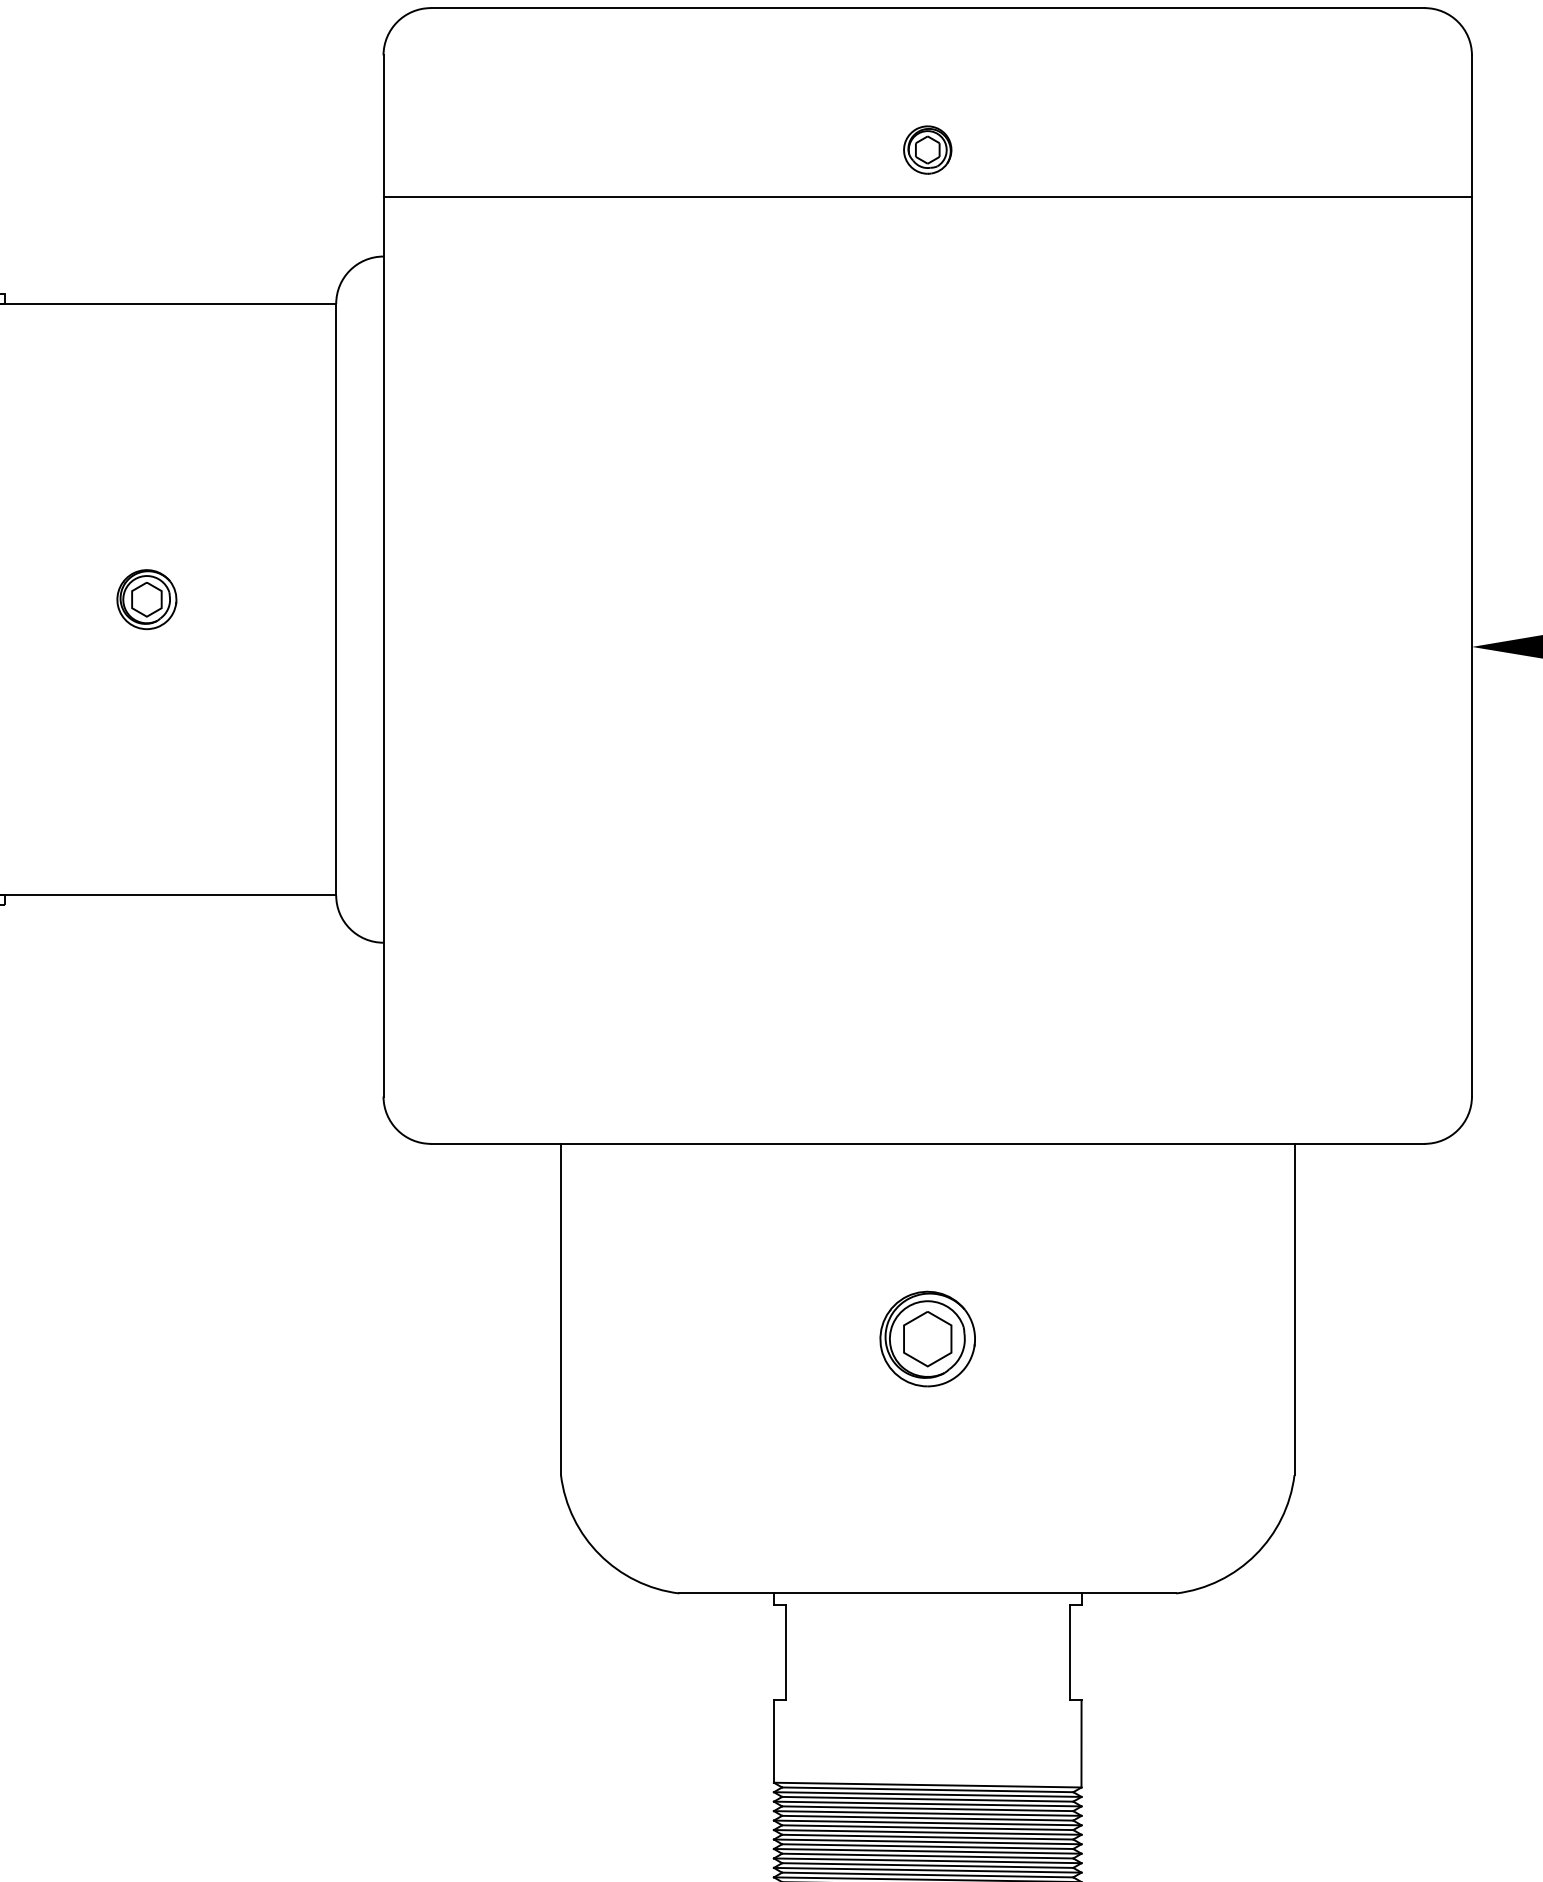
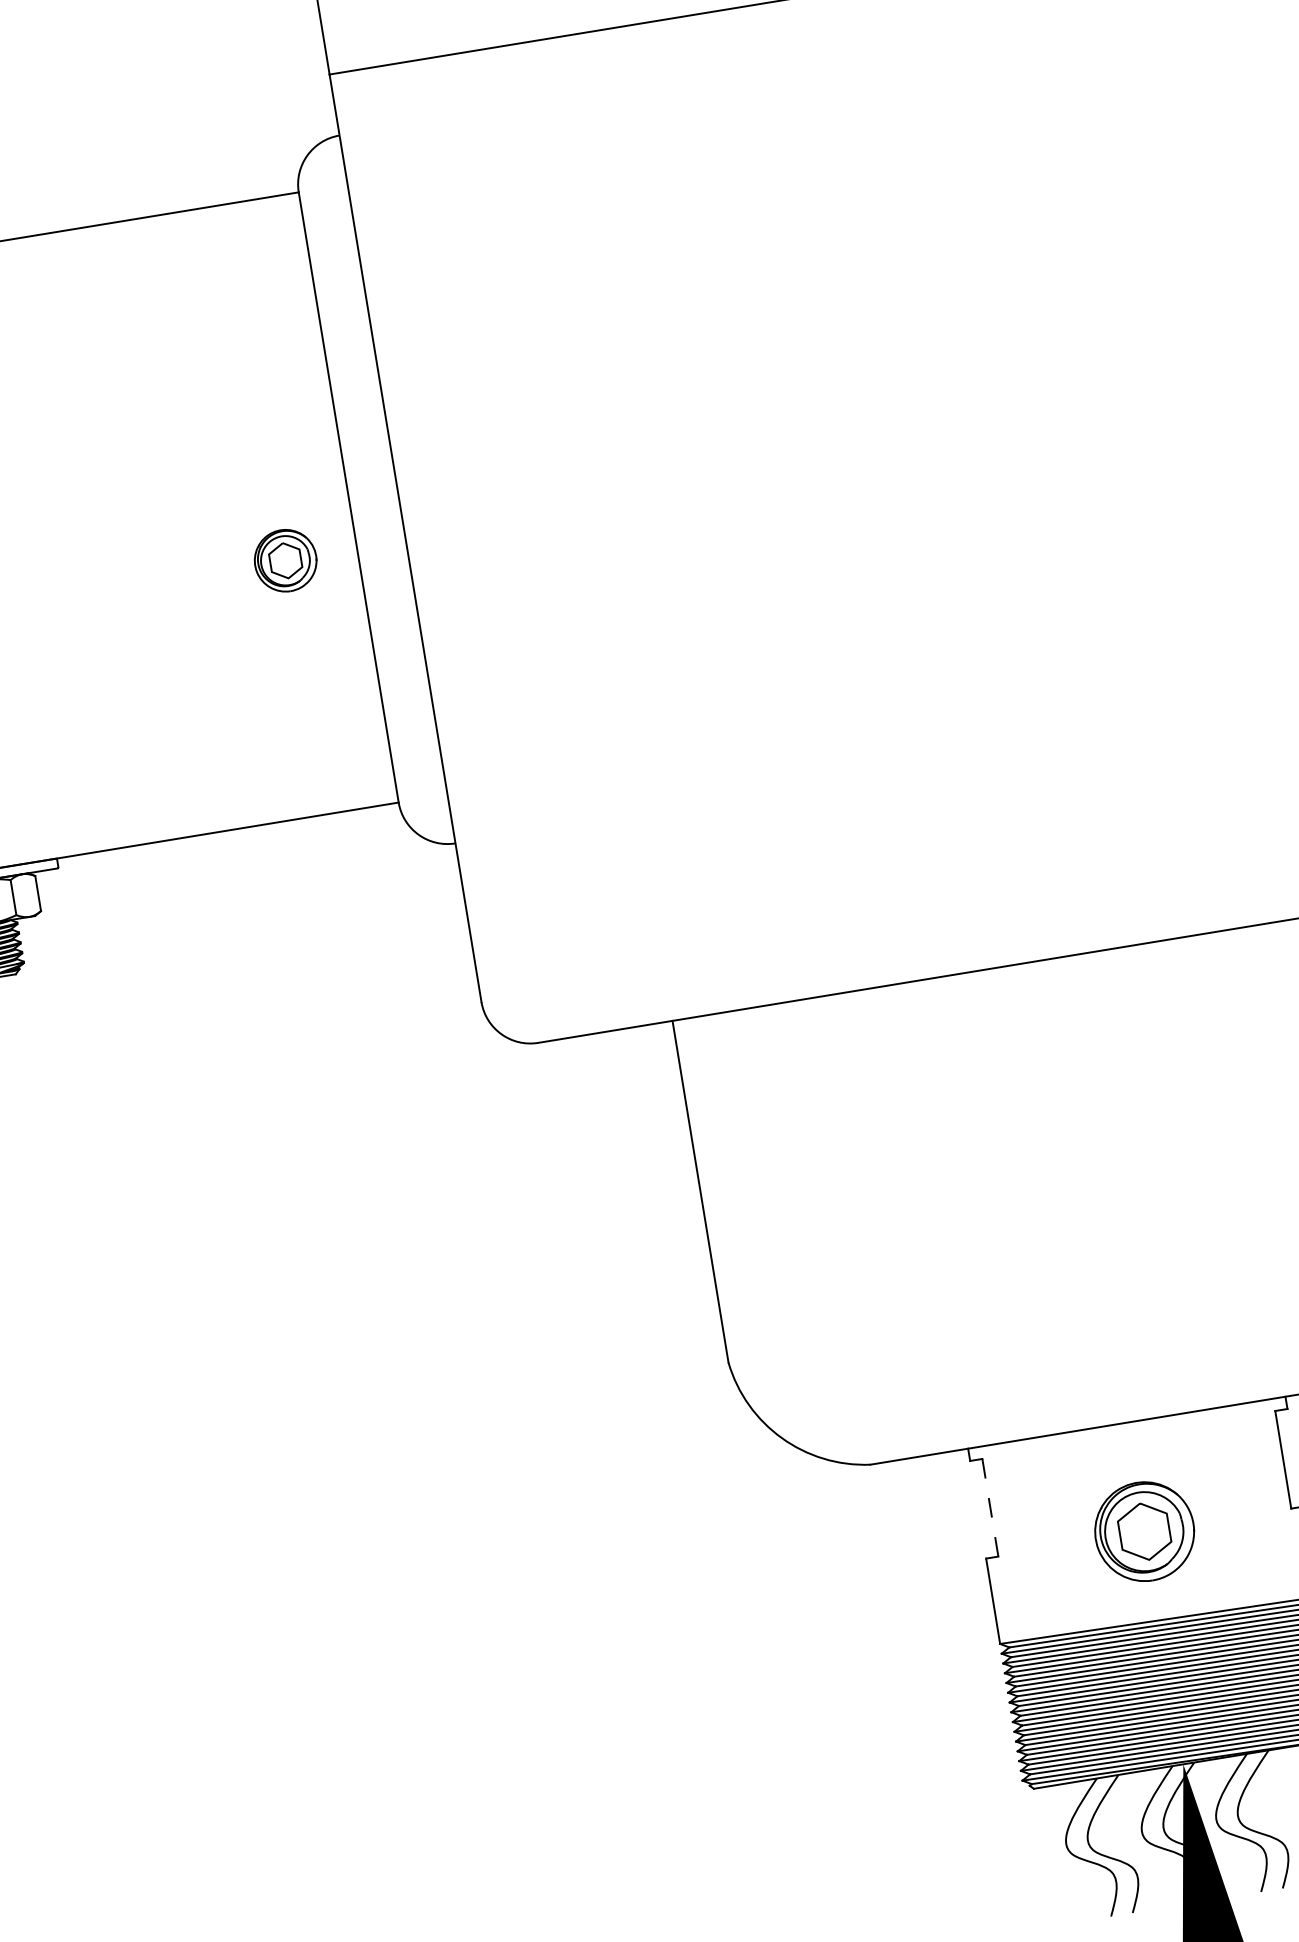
part: (146, 599) -> (285, 560), moved
part: (927, 1338) -> (1144, 1531), moved
line: (785, 1653) -> (990, 1508), solid -> dashed

